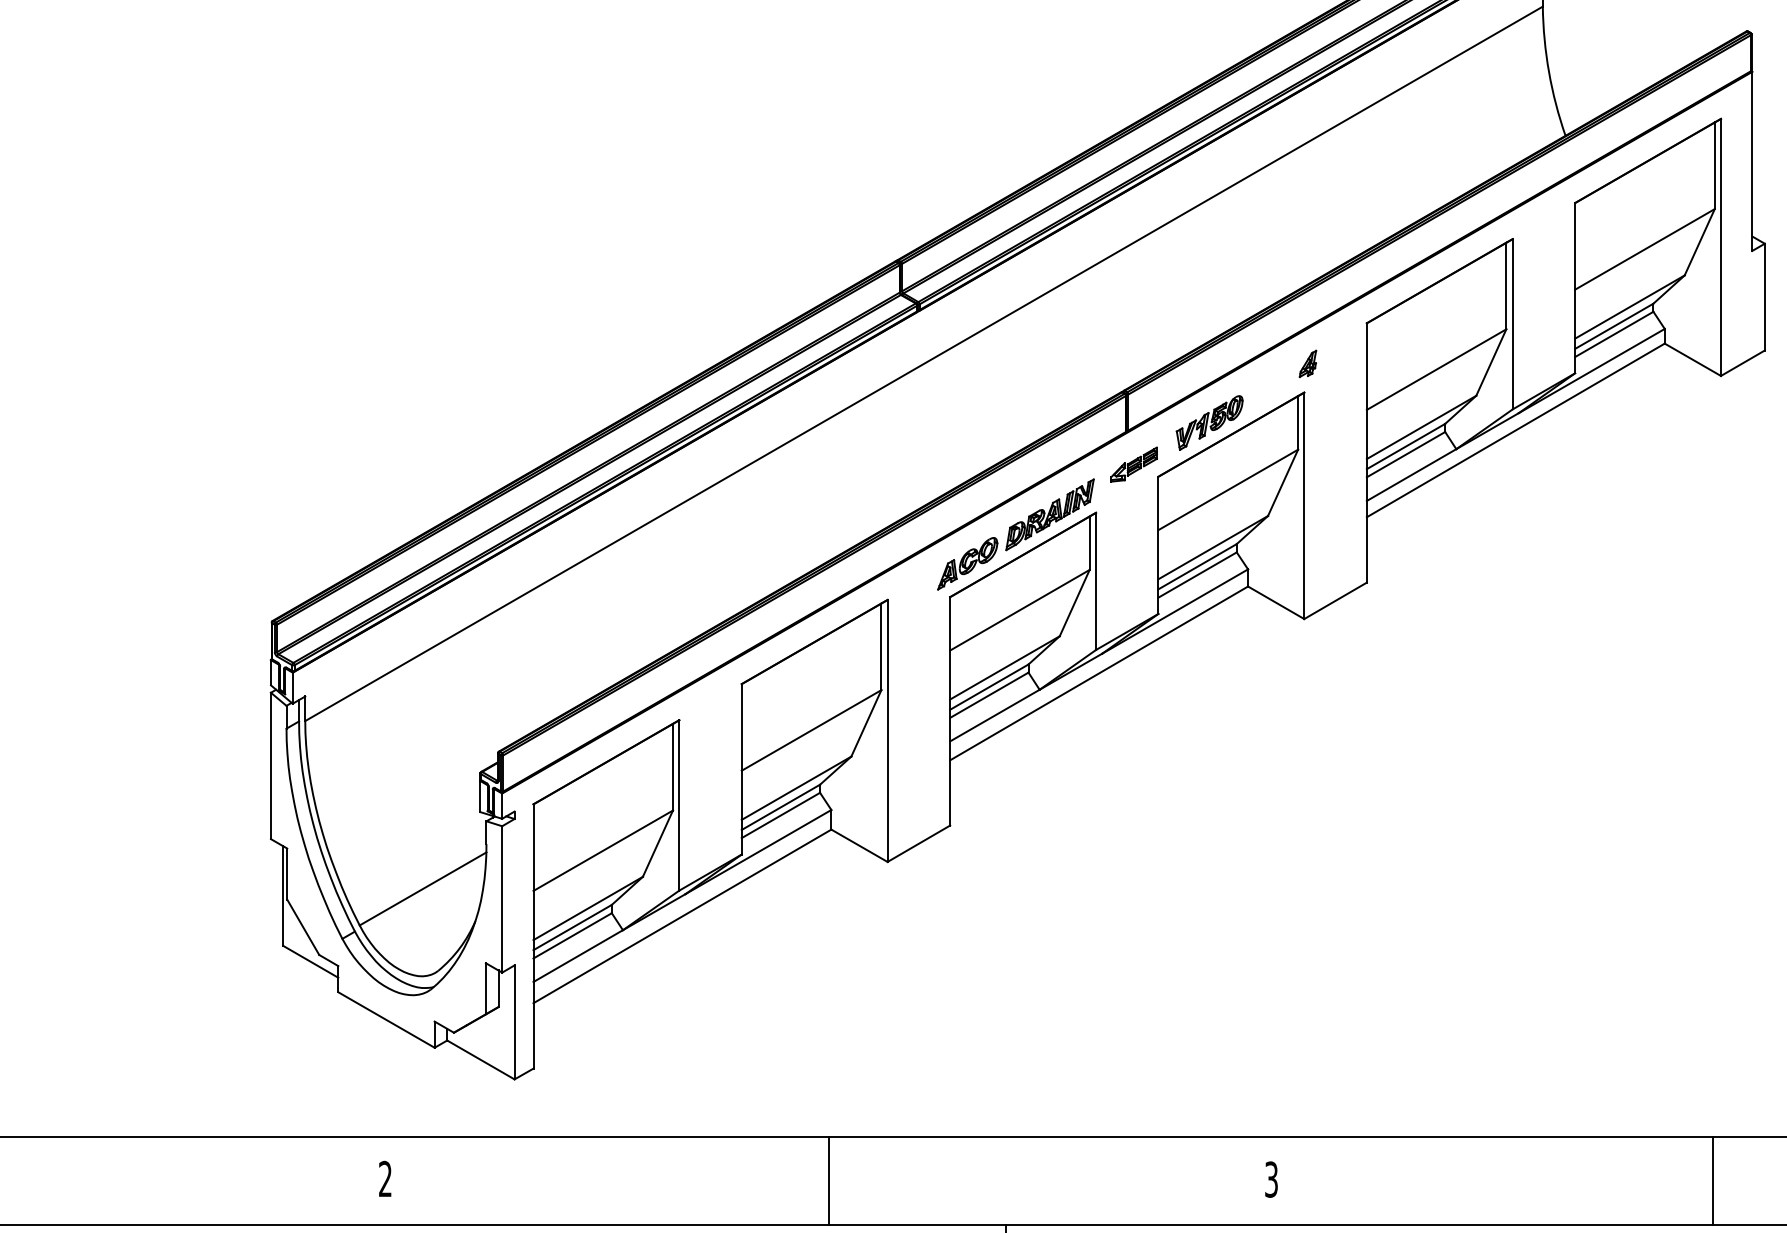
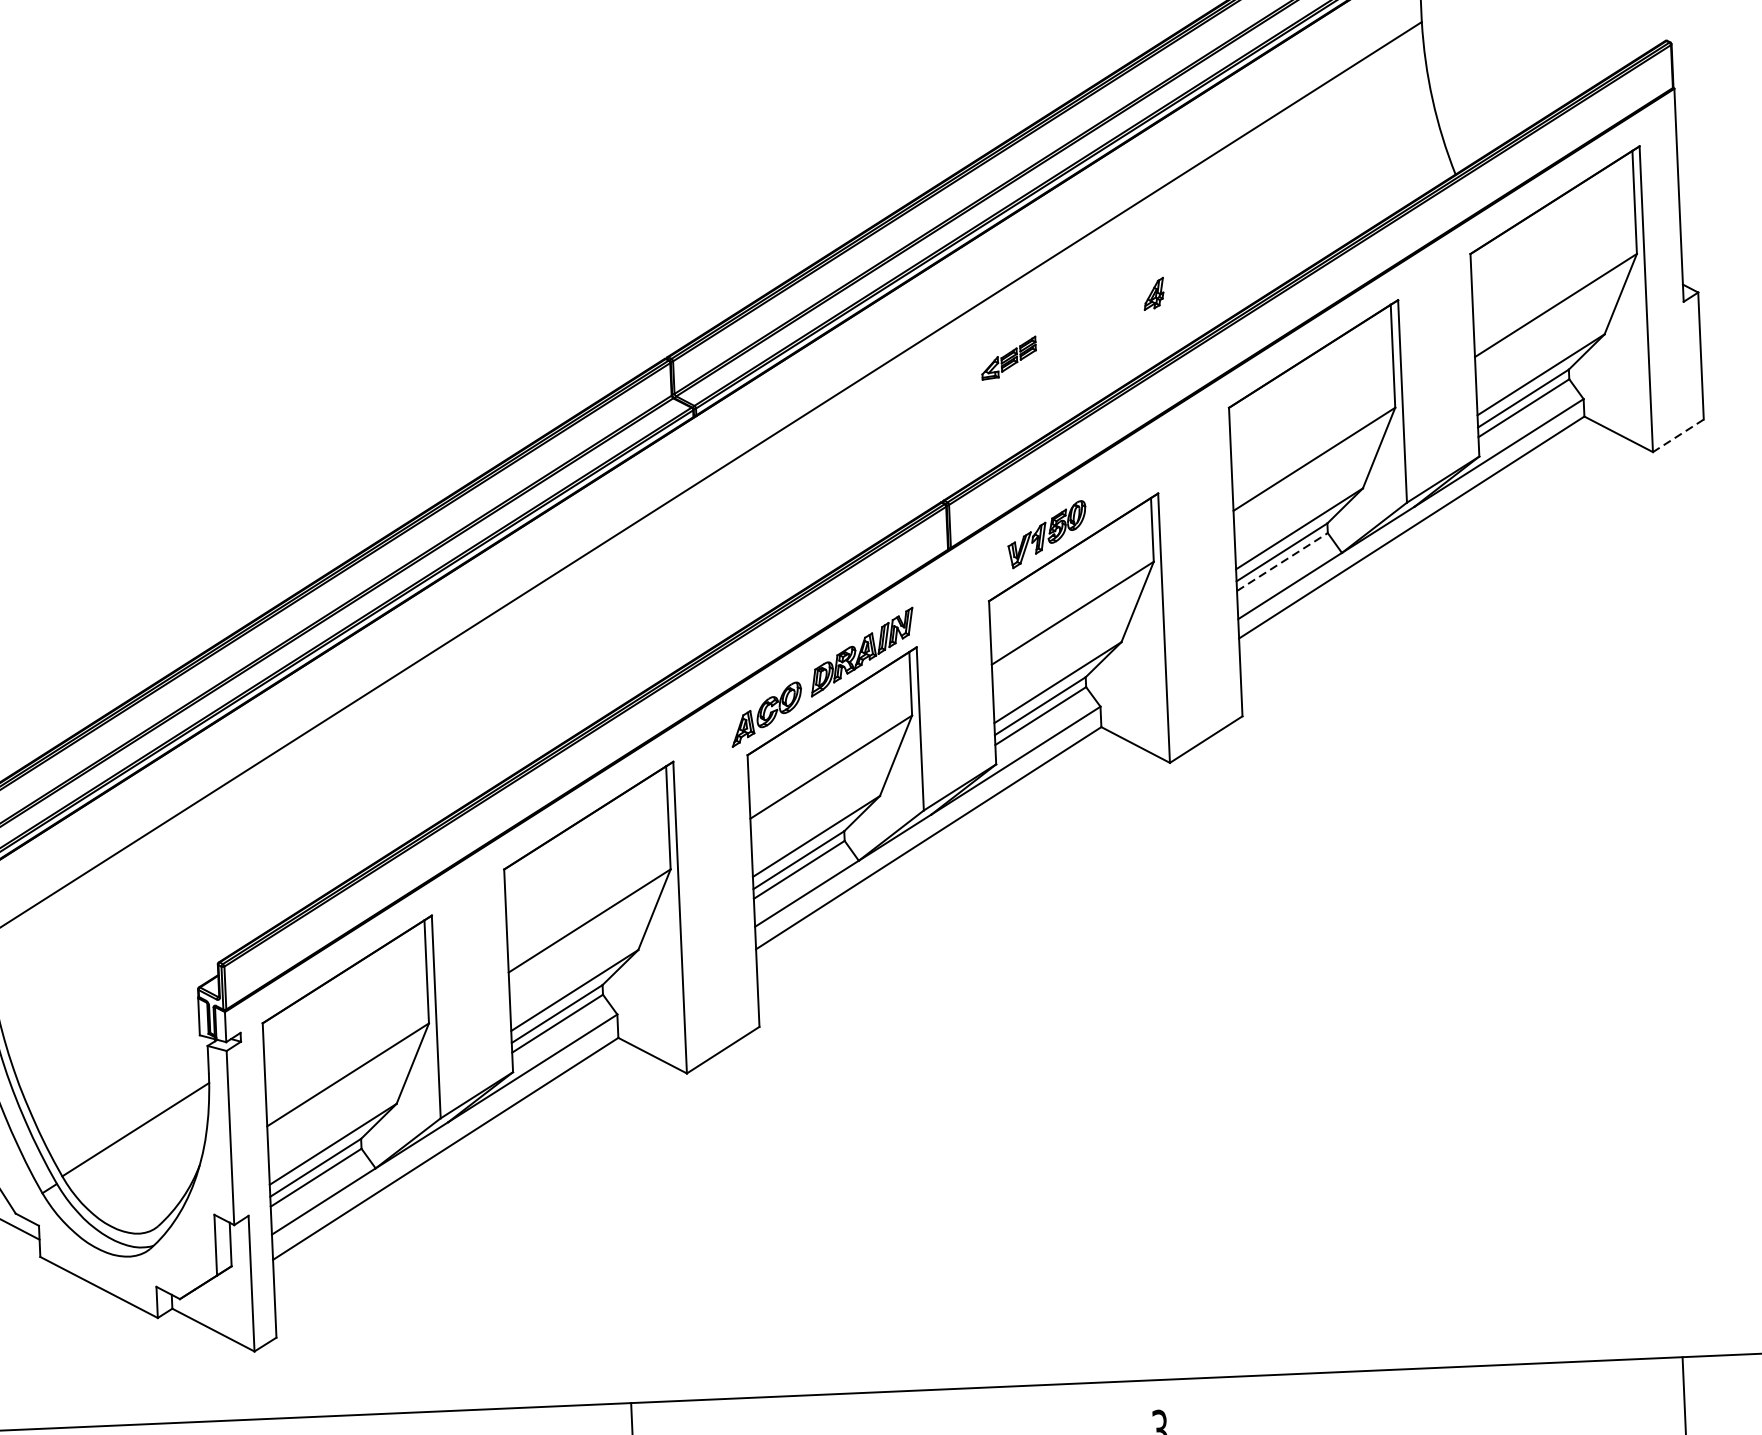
part: (1307, 363) -> (1153, 293), moved
line: (1742, 363) -> (1677, 436), solid -> dashed
line: (1406, 454) -> (1282, 561), solid -> dashed
part: (1133, 464) -> (1008, 358), moved

